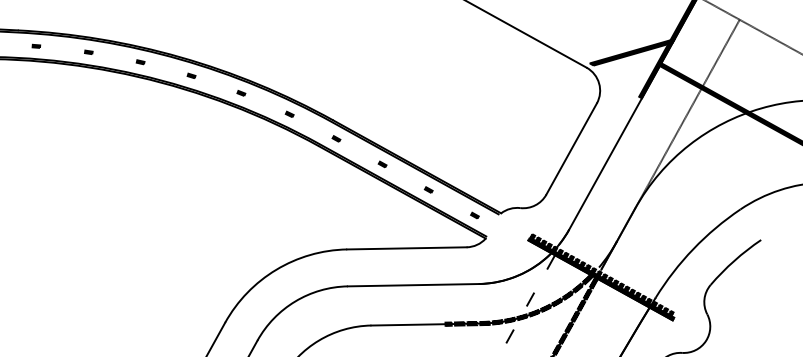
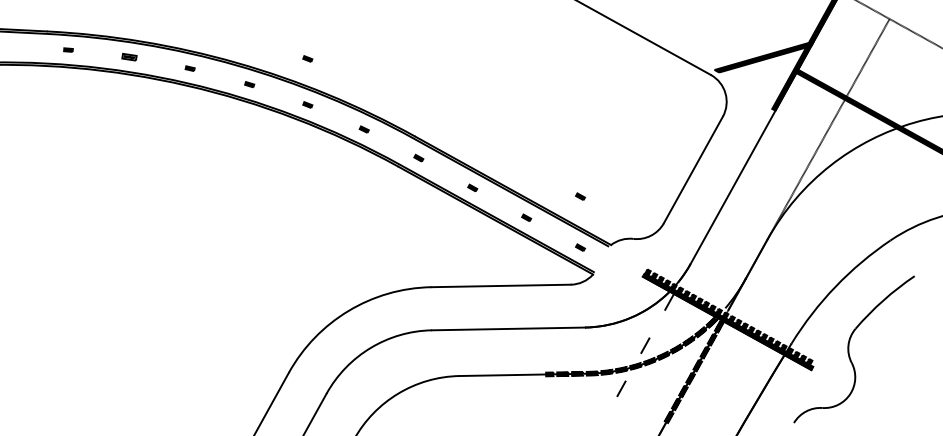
part: (88, 51) -> (129, 56), size x1.6
part: (241, 53) -> (307, 58), added
part: (474, 171) -> (580, 196), added

